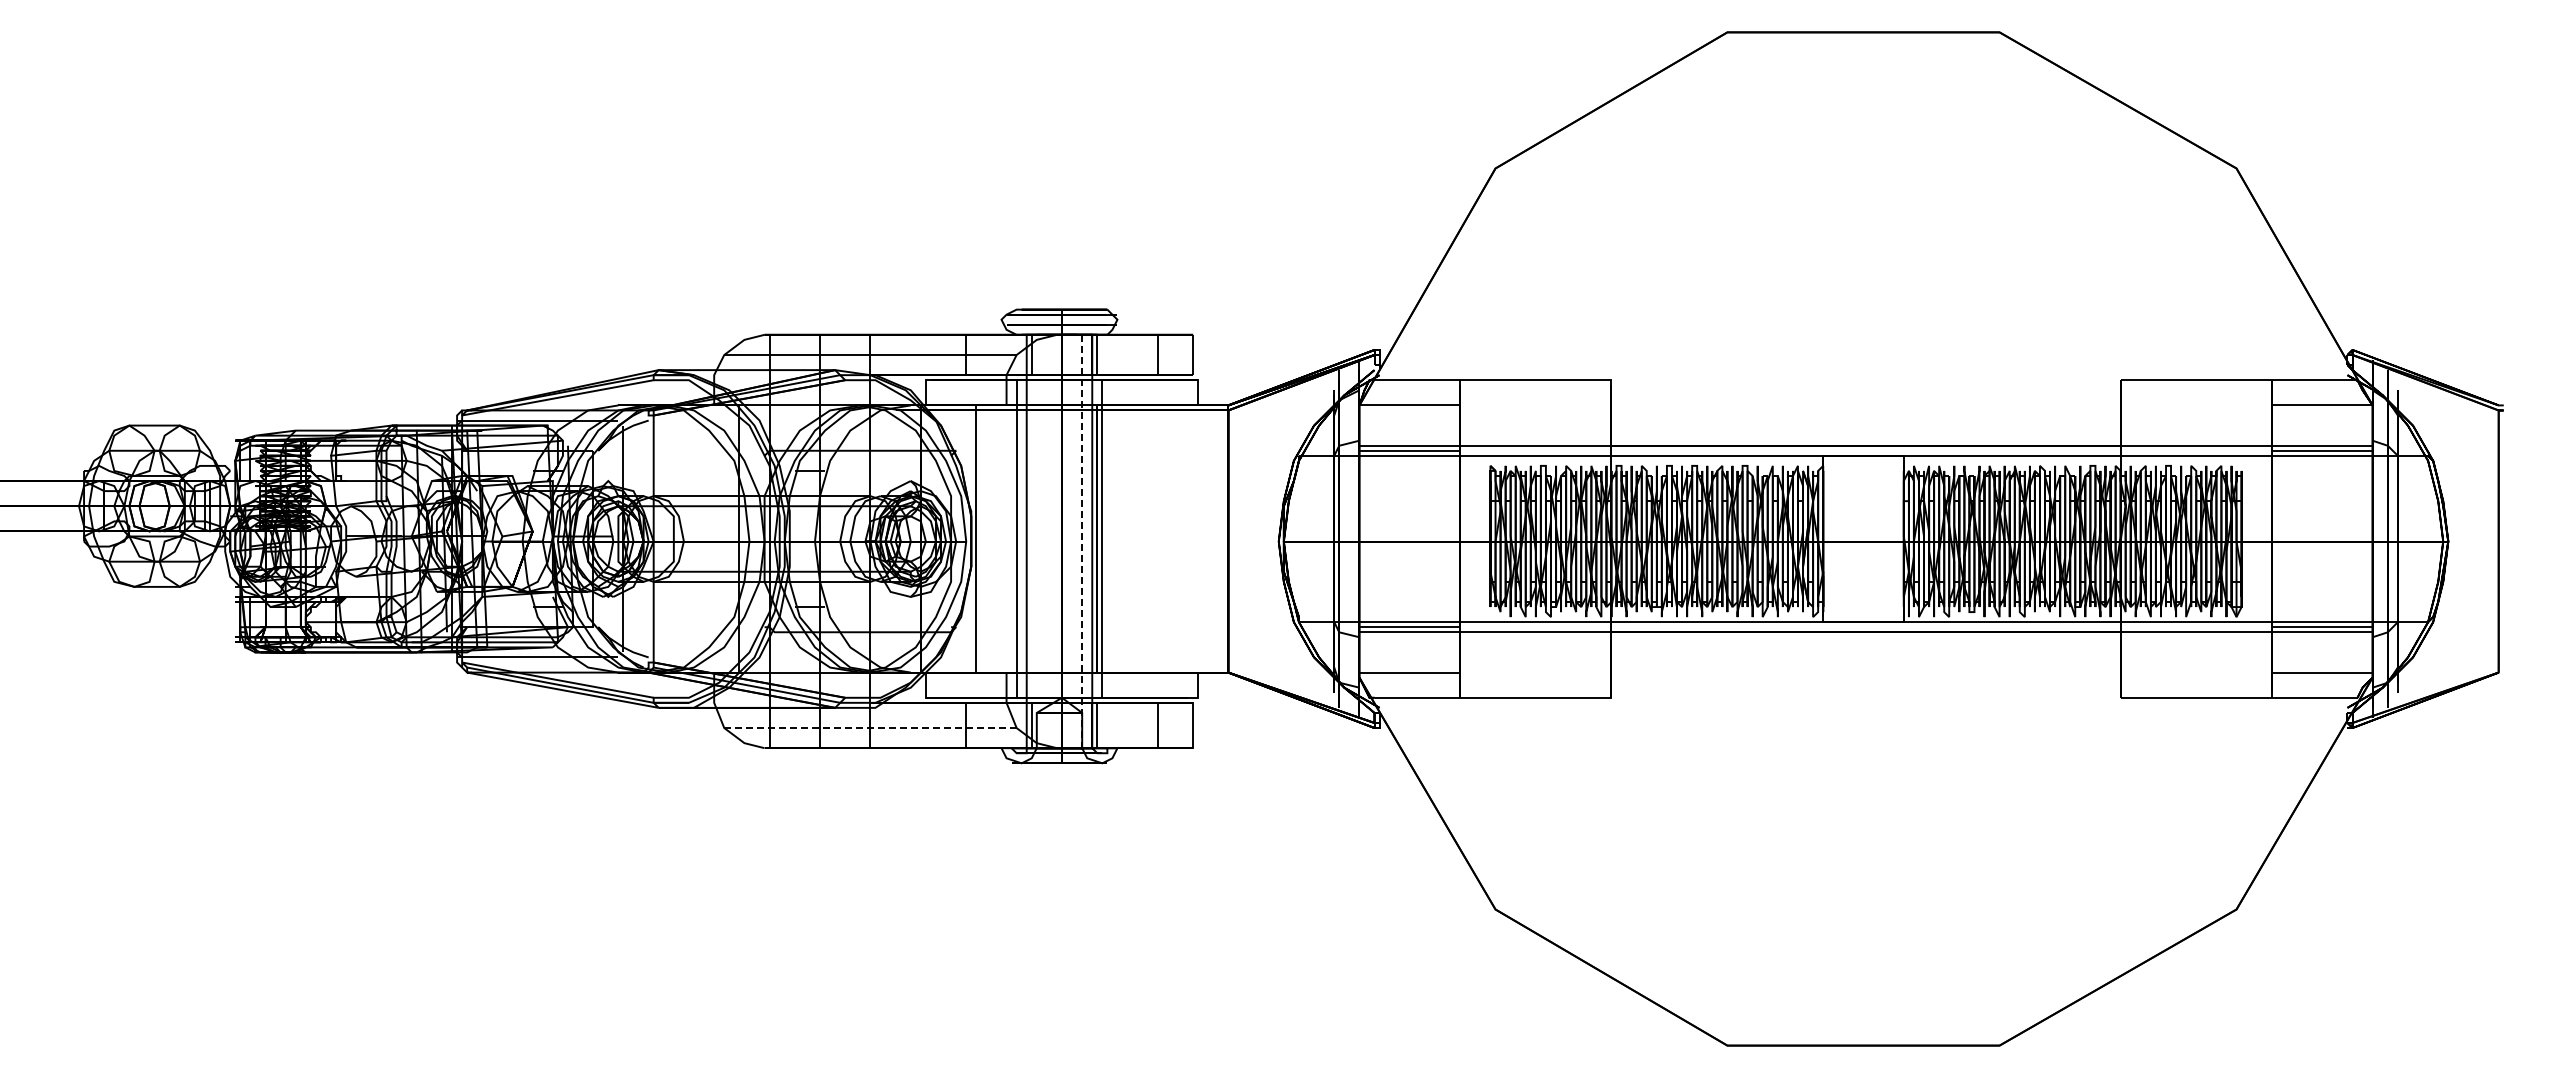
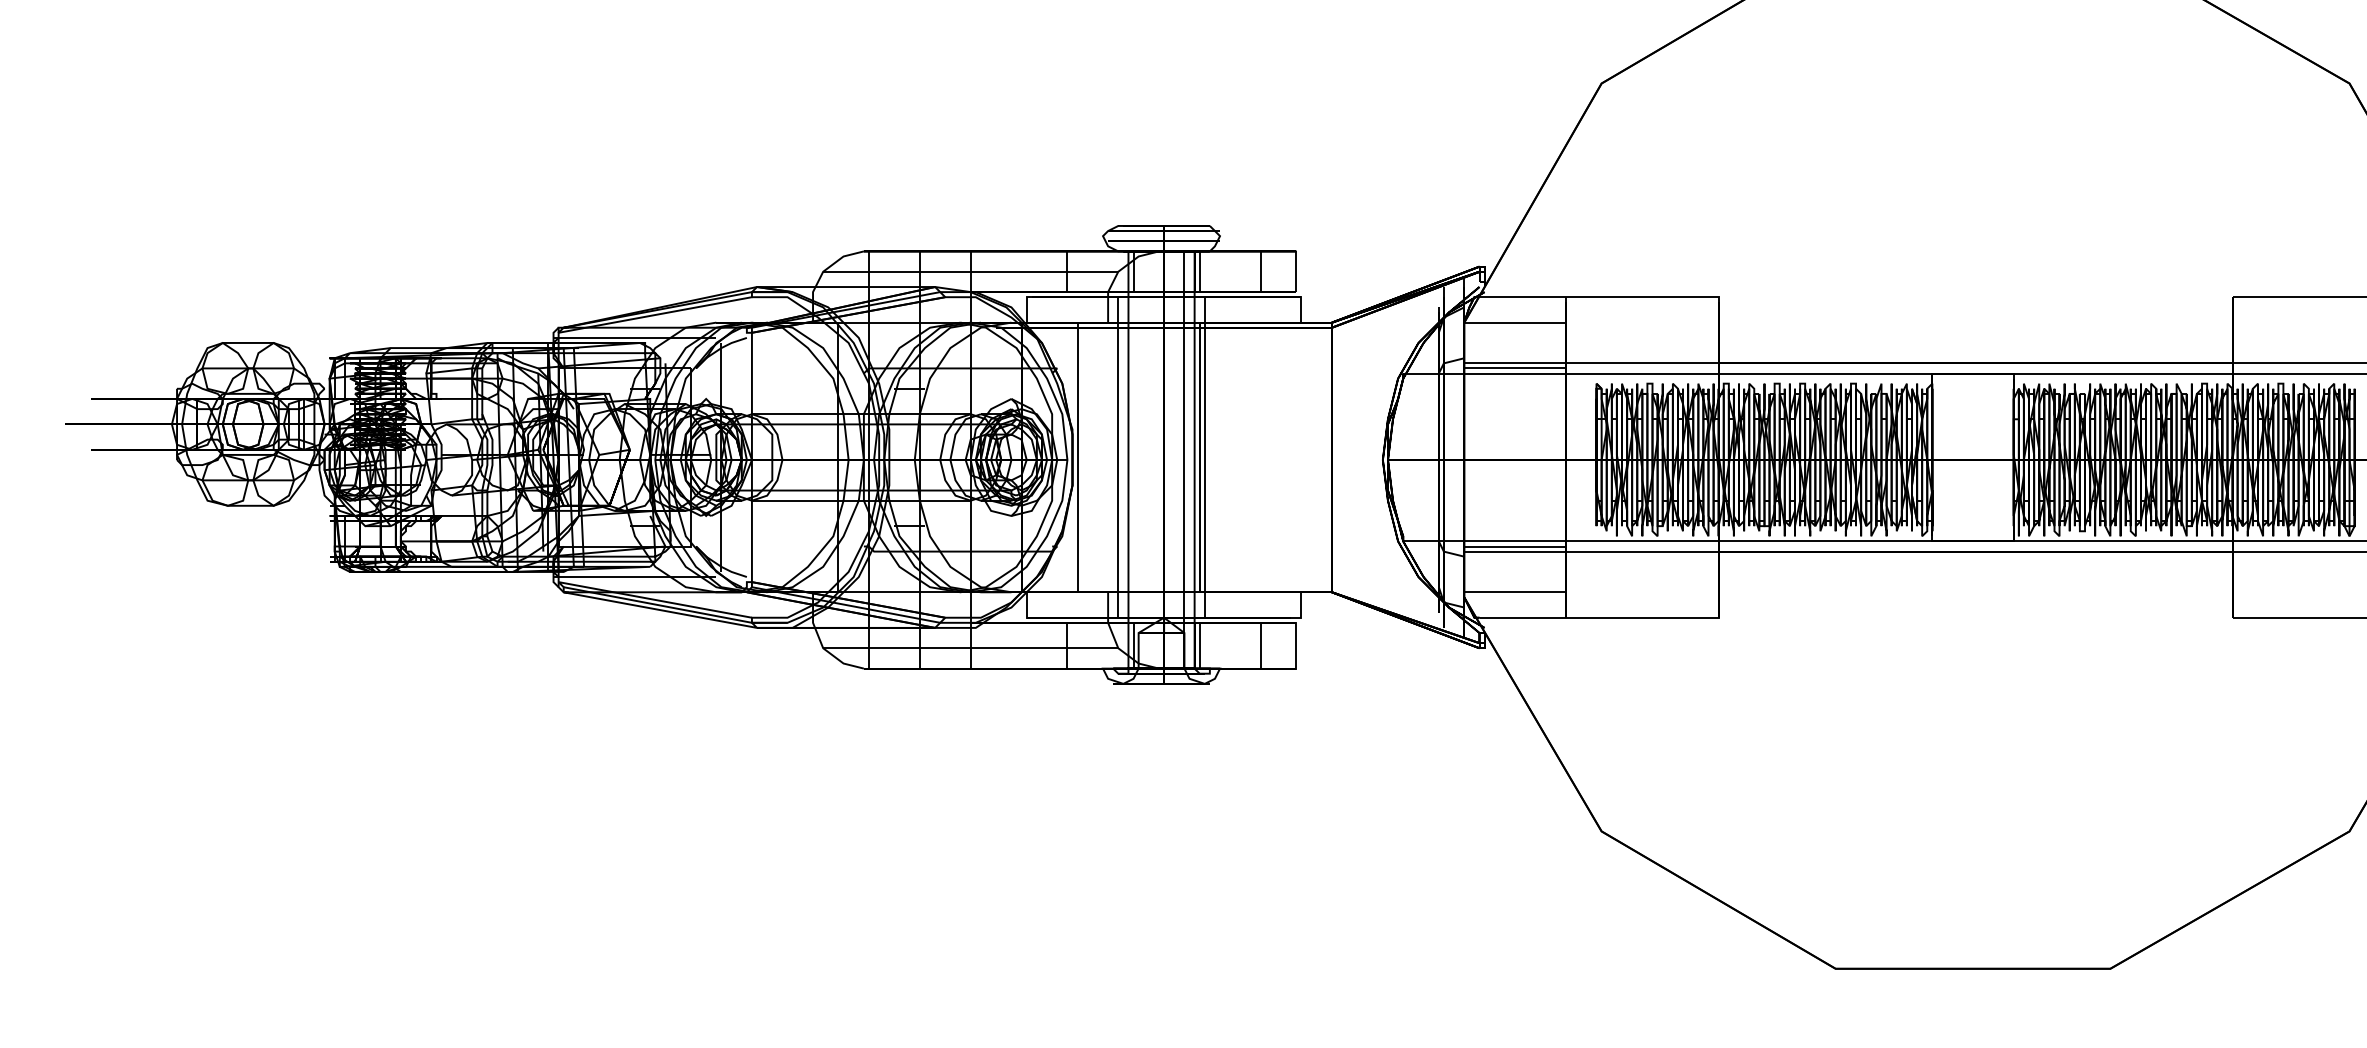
line: (1082, 541) -> (1184, 459), dashed -> solid
line: (870, 728) -> (970, 648), dashed -> solid

